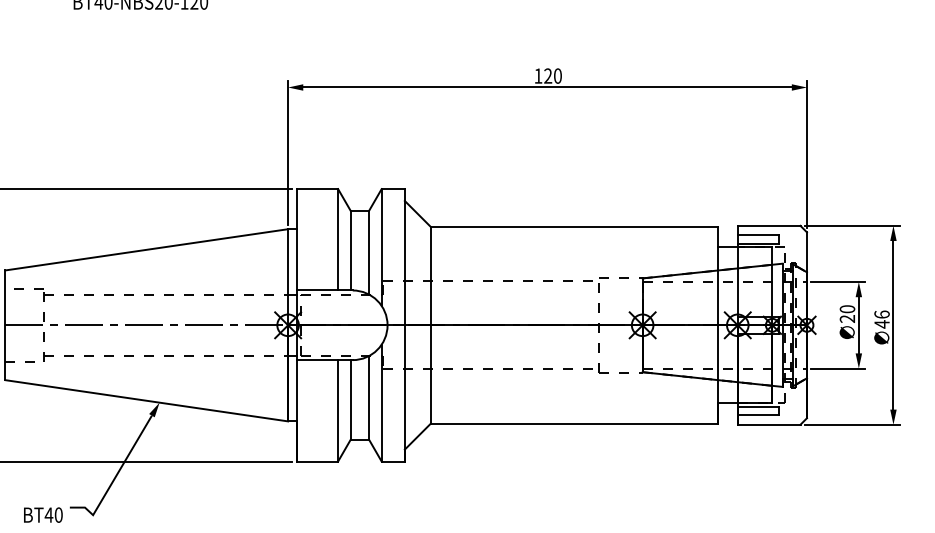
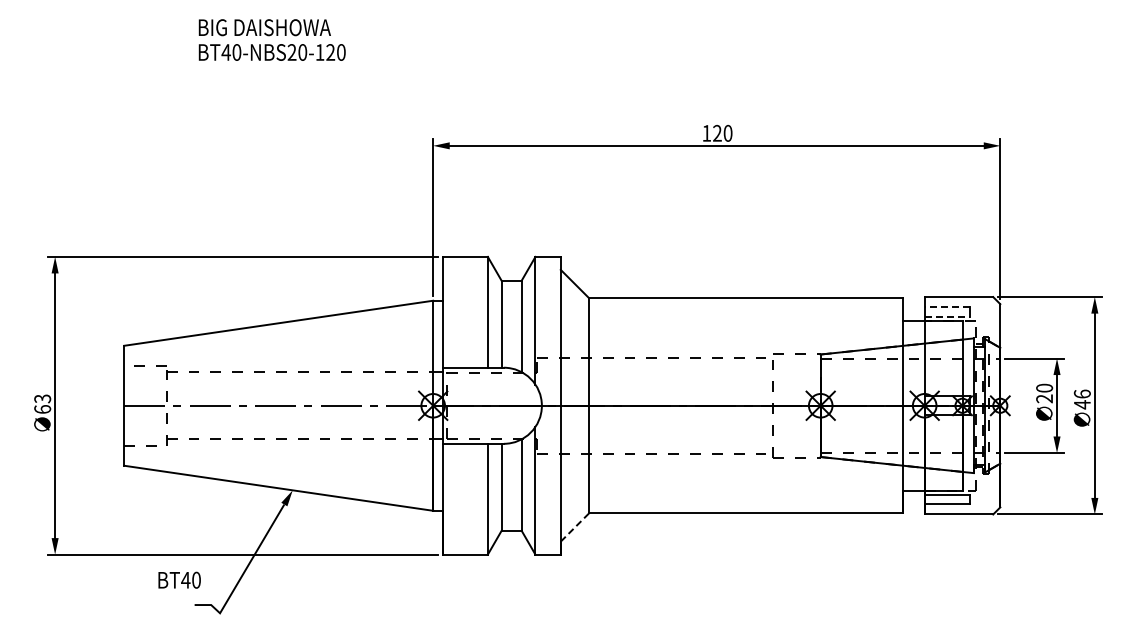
line: (757, 235) -> (946, 307), solid -> dashed
line: (758, 243) -> (947, 316), solid -> dashed
line: (418, 436) -> (575, 527), solid -> dashed
text: (43, 514) -> (179, 579), moved

